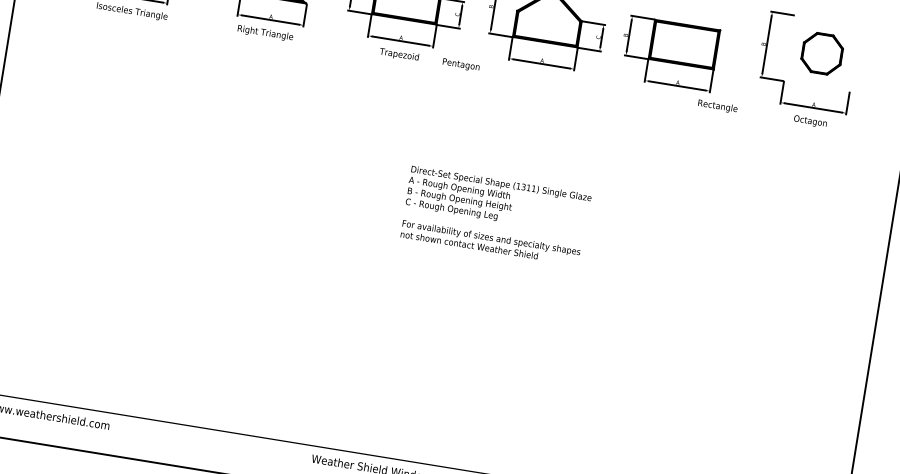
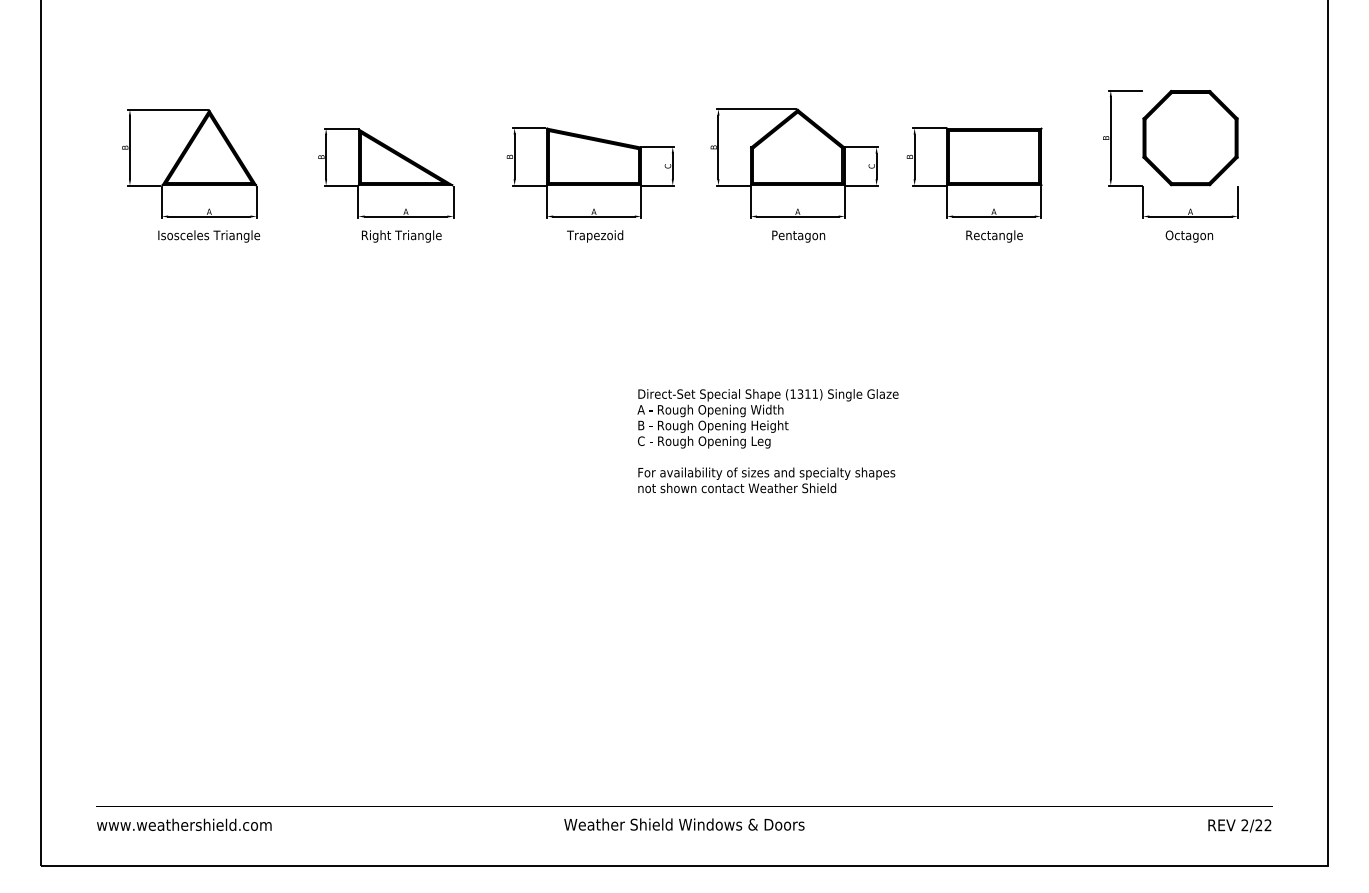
part: (822, 53) -> (1190, 138), size x1.67
text: (461, 65) -> (798, 236), moved
text: (717, 106) -> (994, 236), moved

